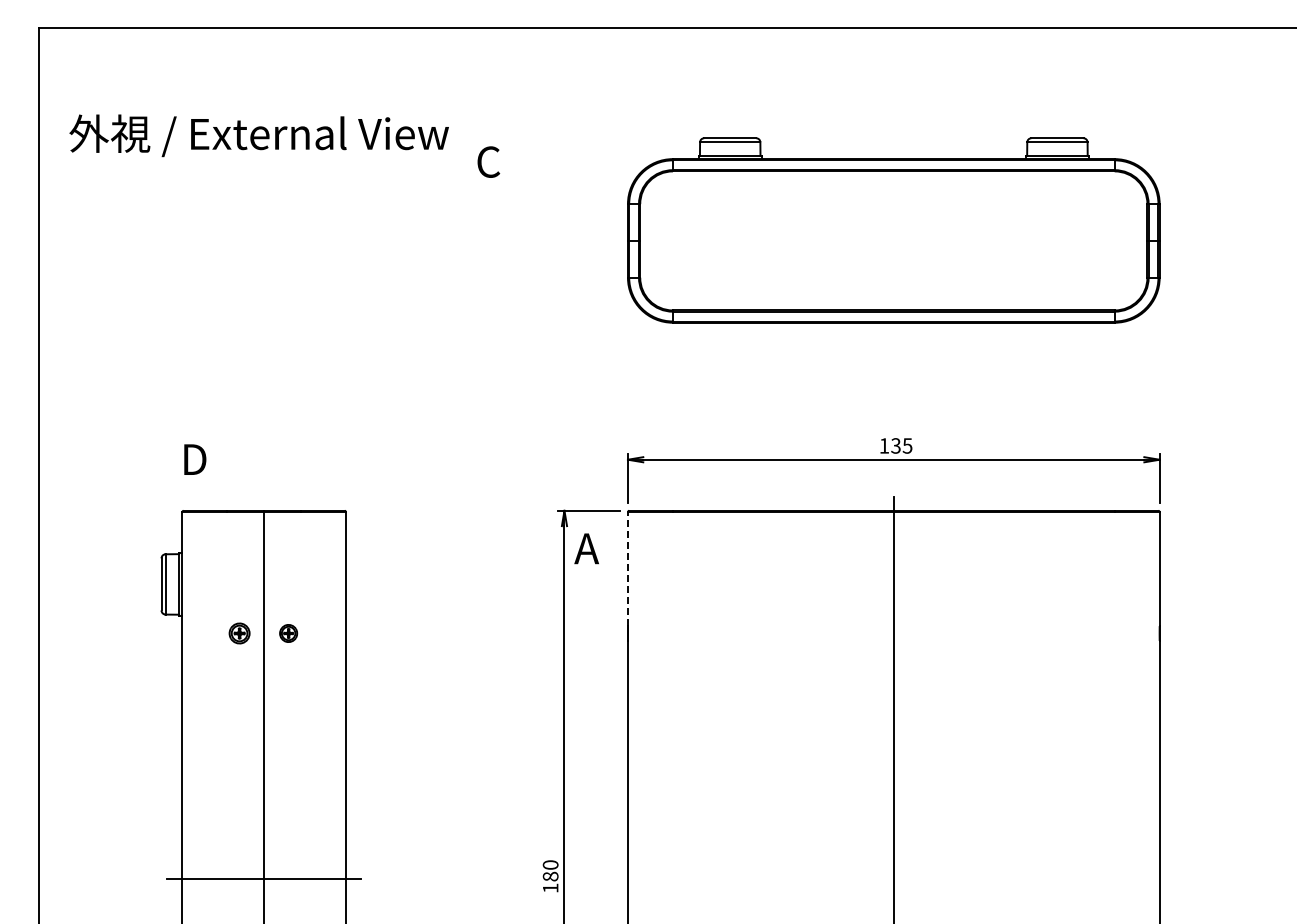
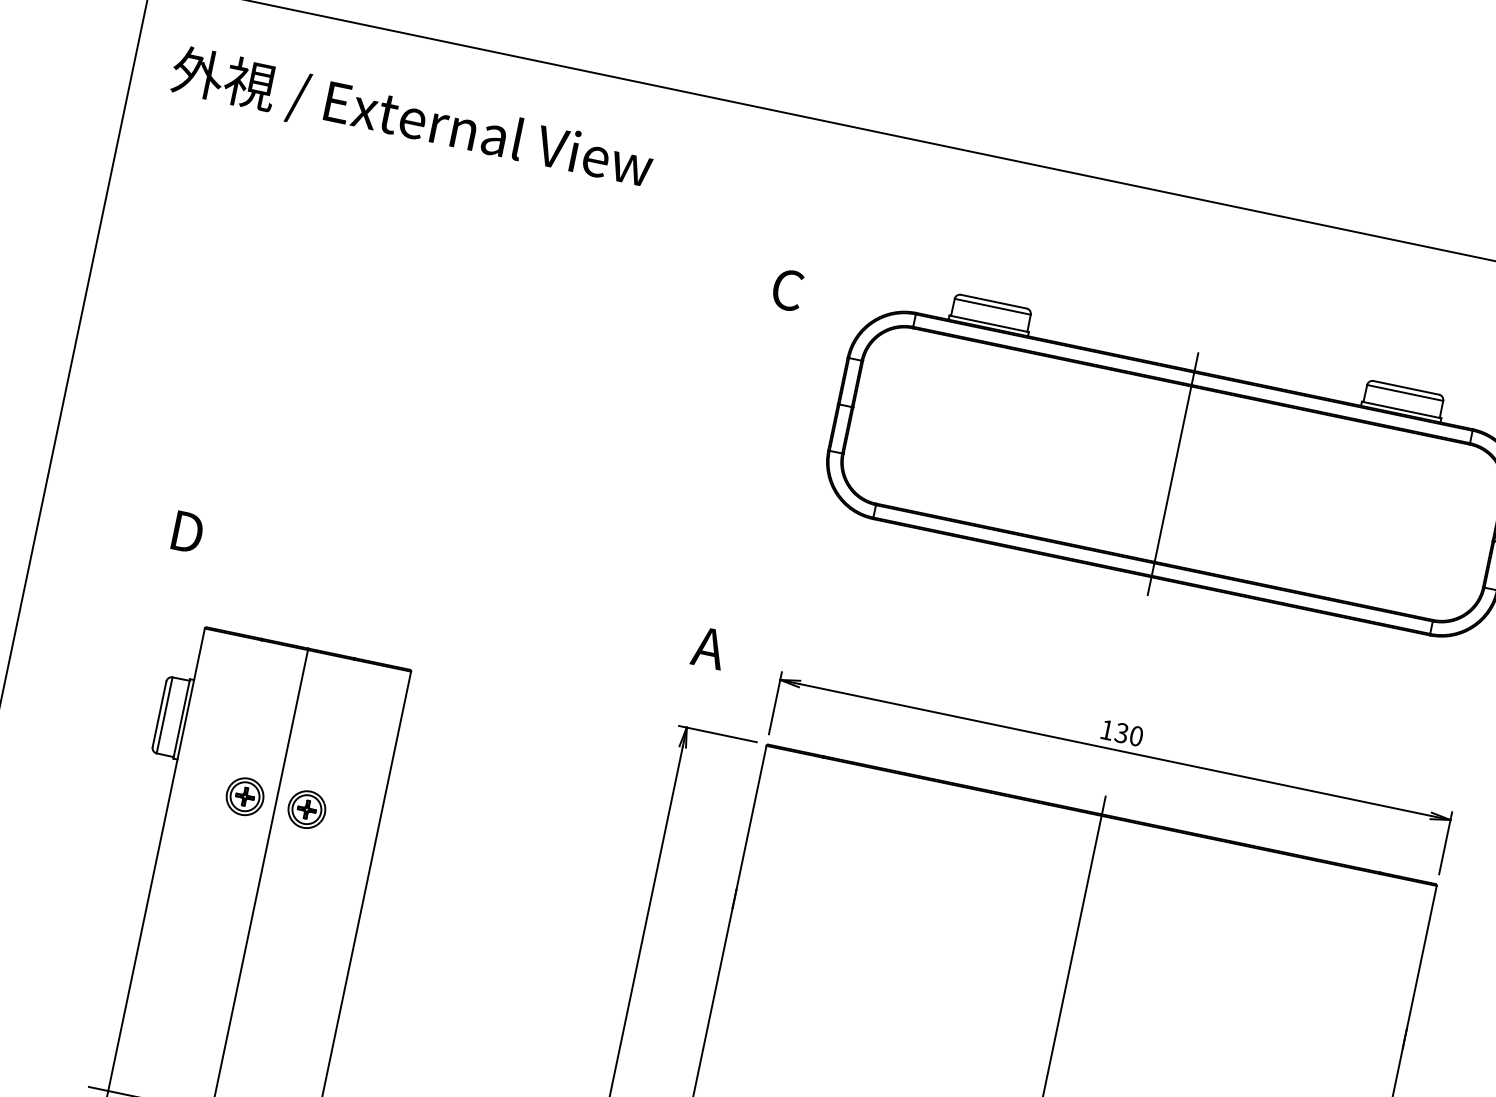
text: (258, 135) -> (411, 119), moved
text: (488, 161) -> (787, 289), moved
line: (893, 240) -> (1172, 473), added
text: (907, 445) -> (1136, 735), 135 -> 130
text: (195, 459) -> (188, 532), moved
text: (586, 548) -> (708, 647), moved
line: (627, 568) -> (751, 816), dashed -> solid
part: (239, 633) -> (244, 796), size x1.43
part: (288, 633) -> (306, 809), size x1.67

